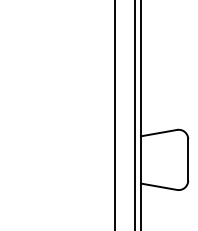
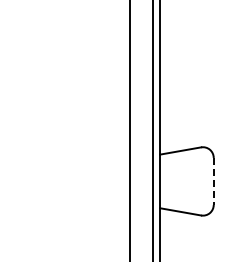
line: (188, 160) -> (213, 181), solid -> dashed

